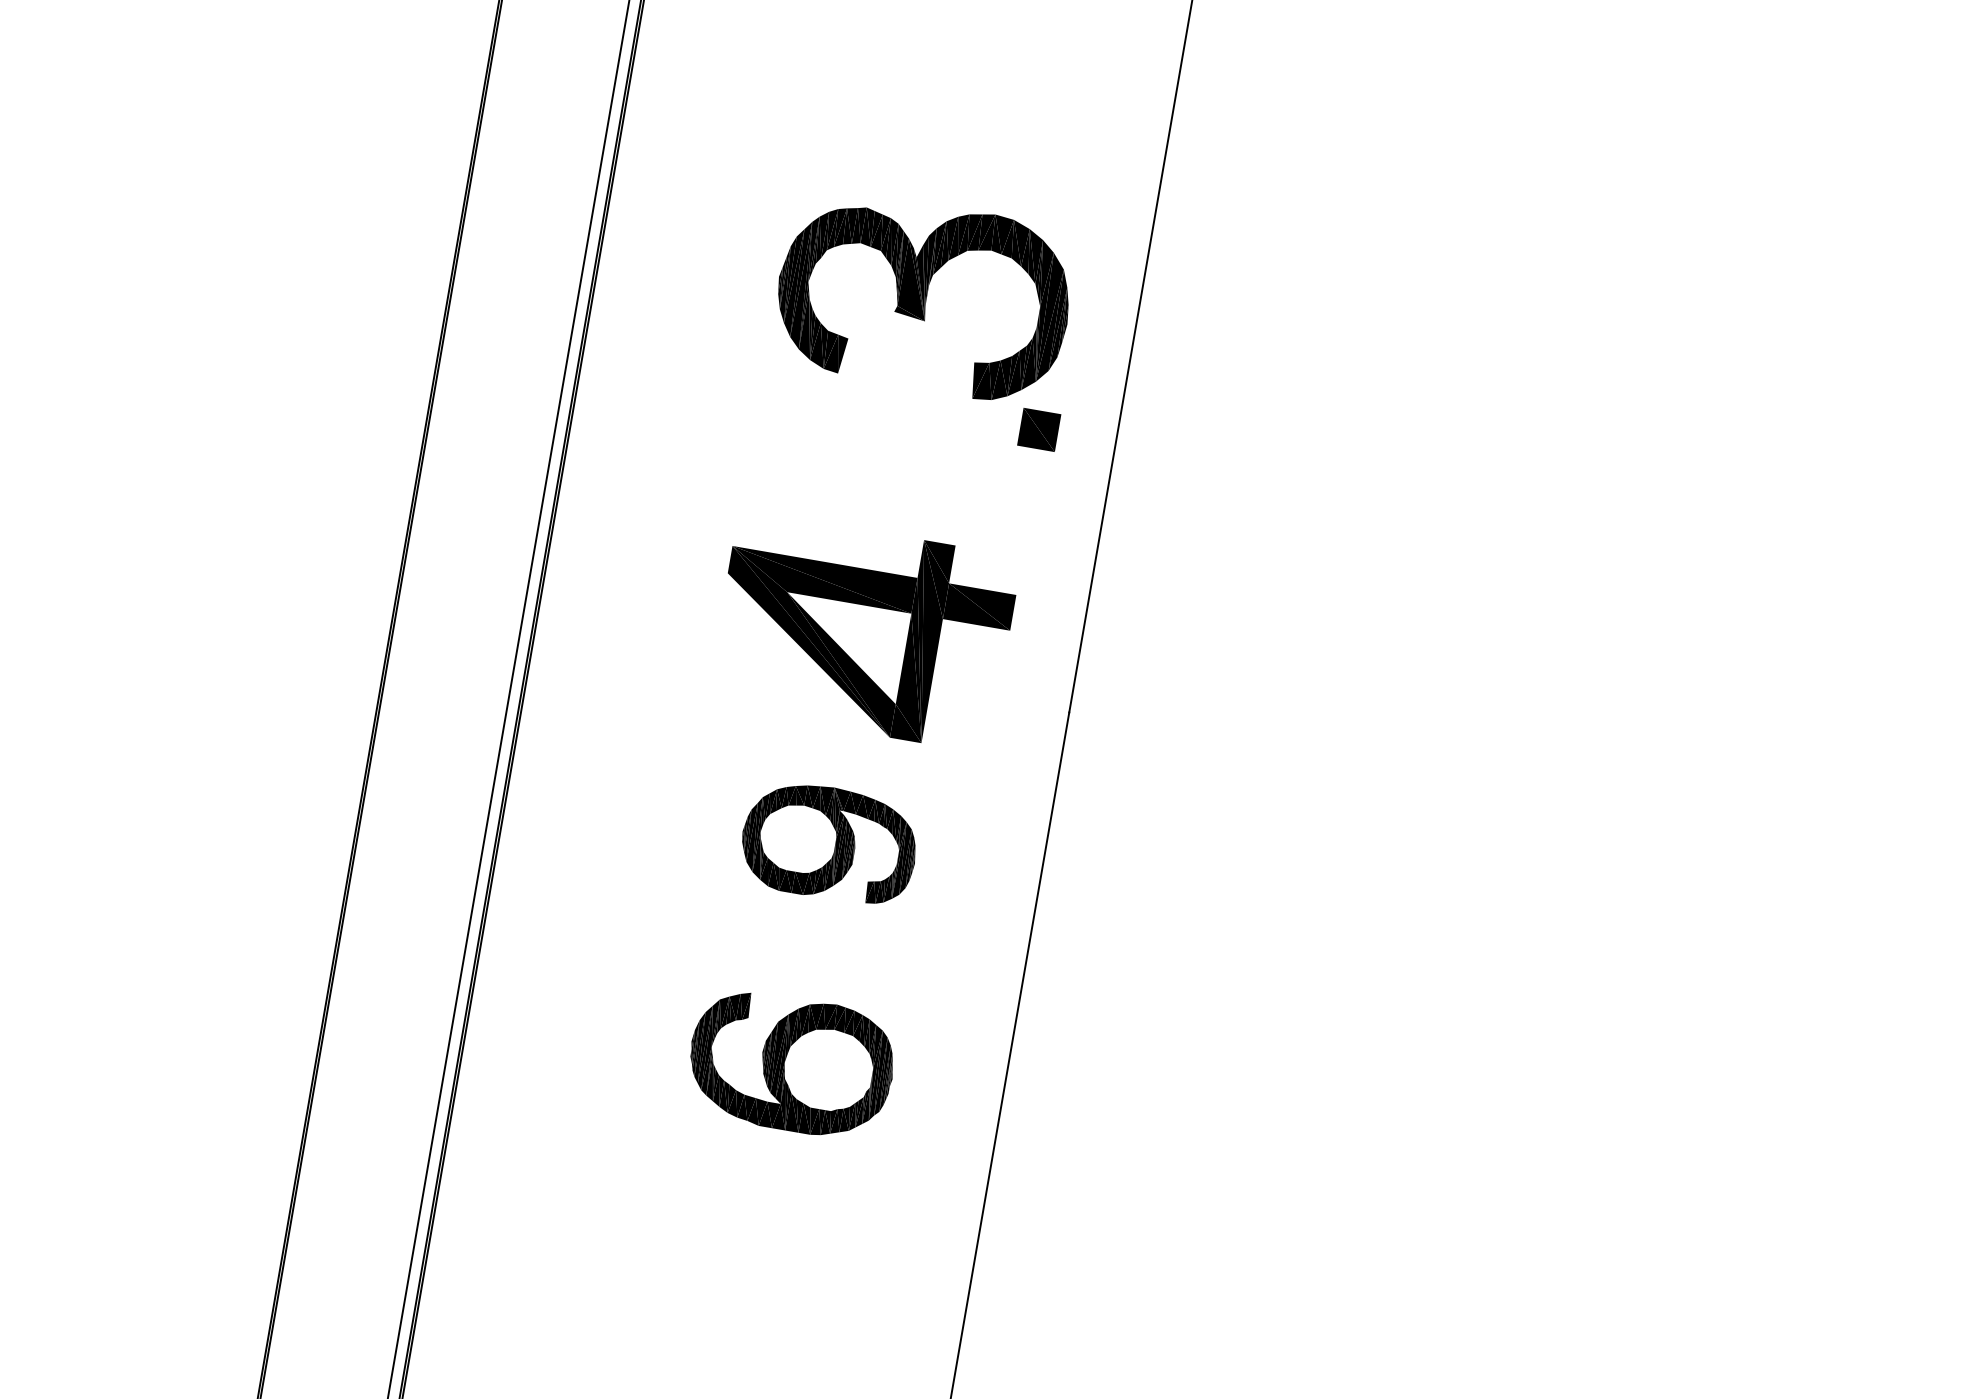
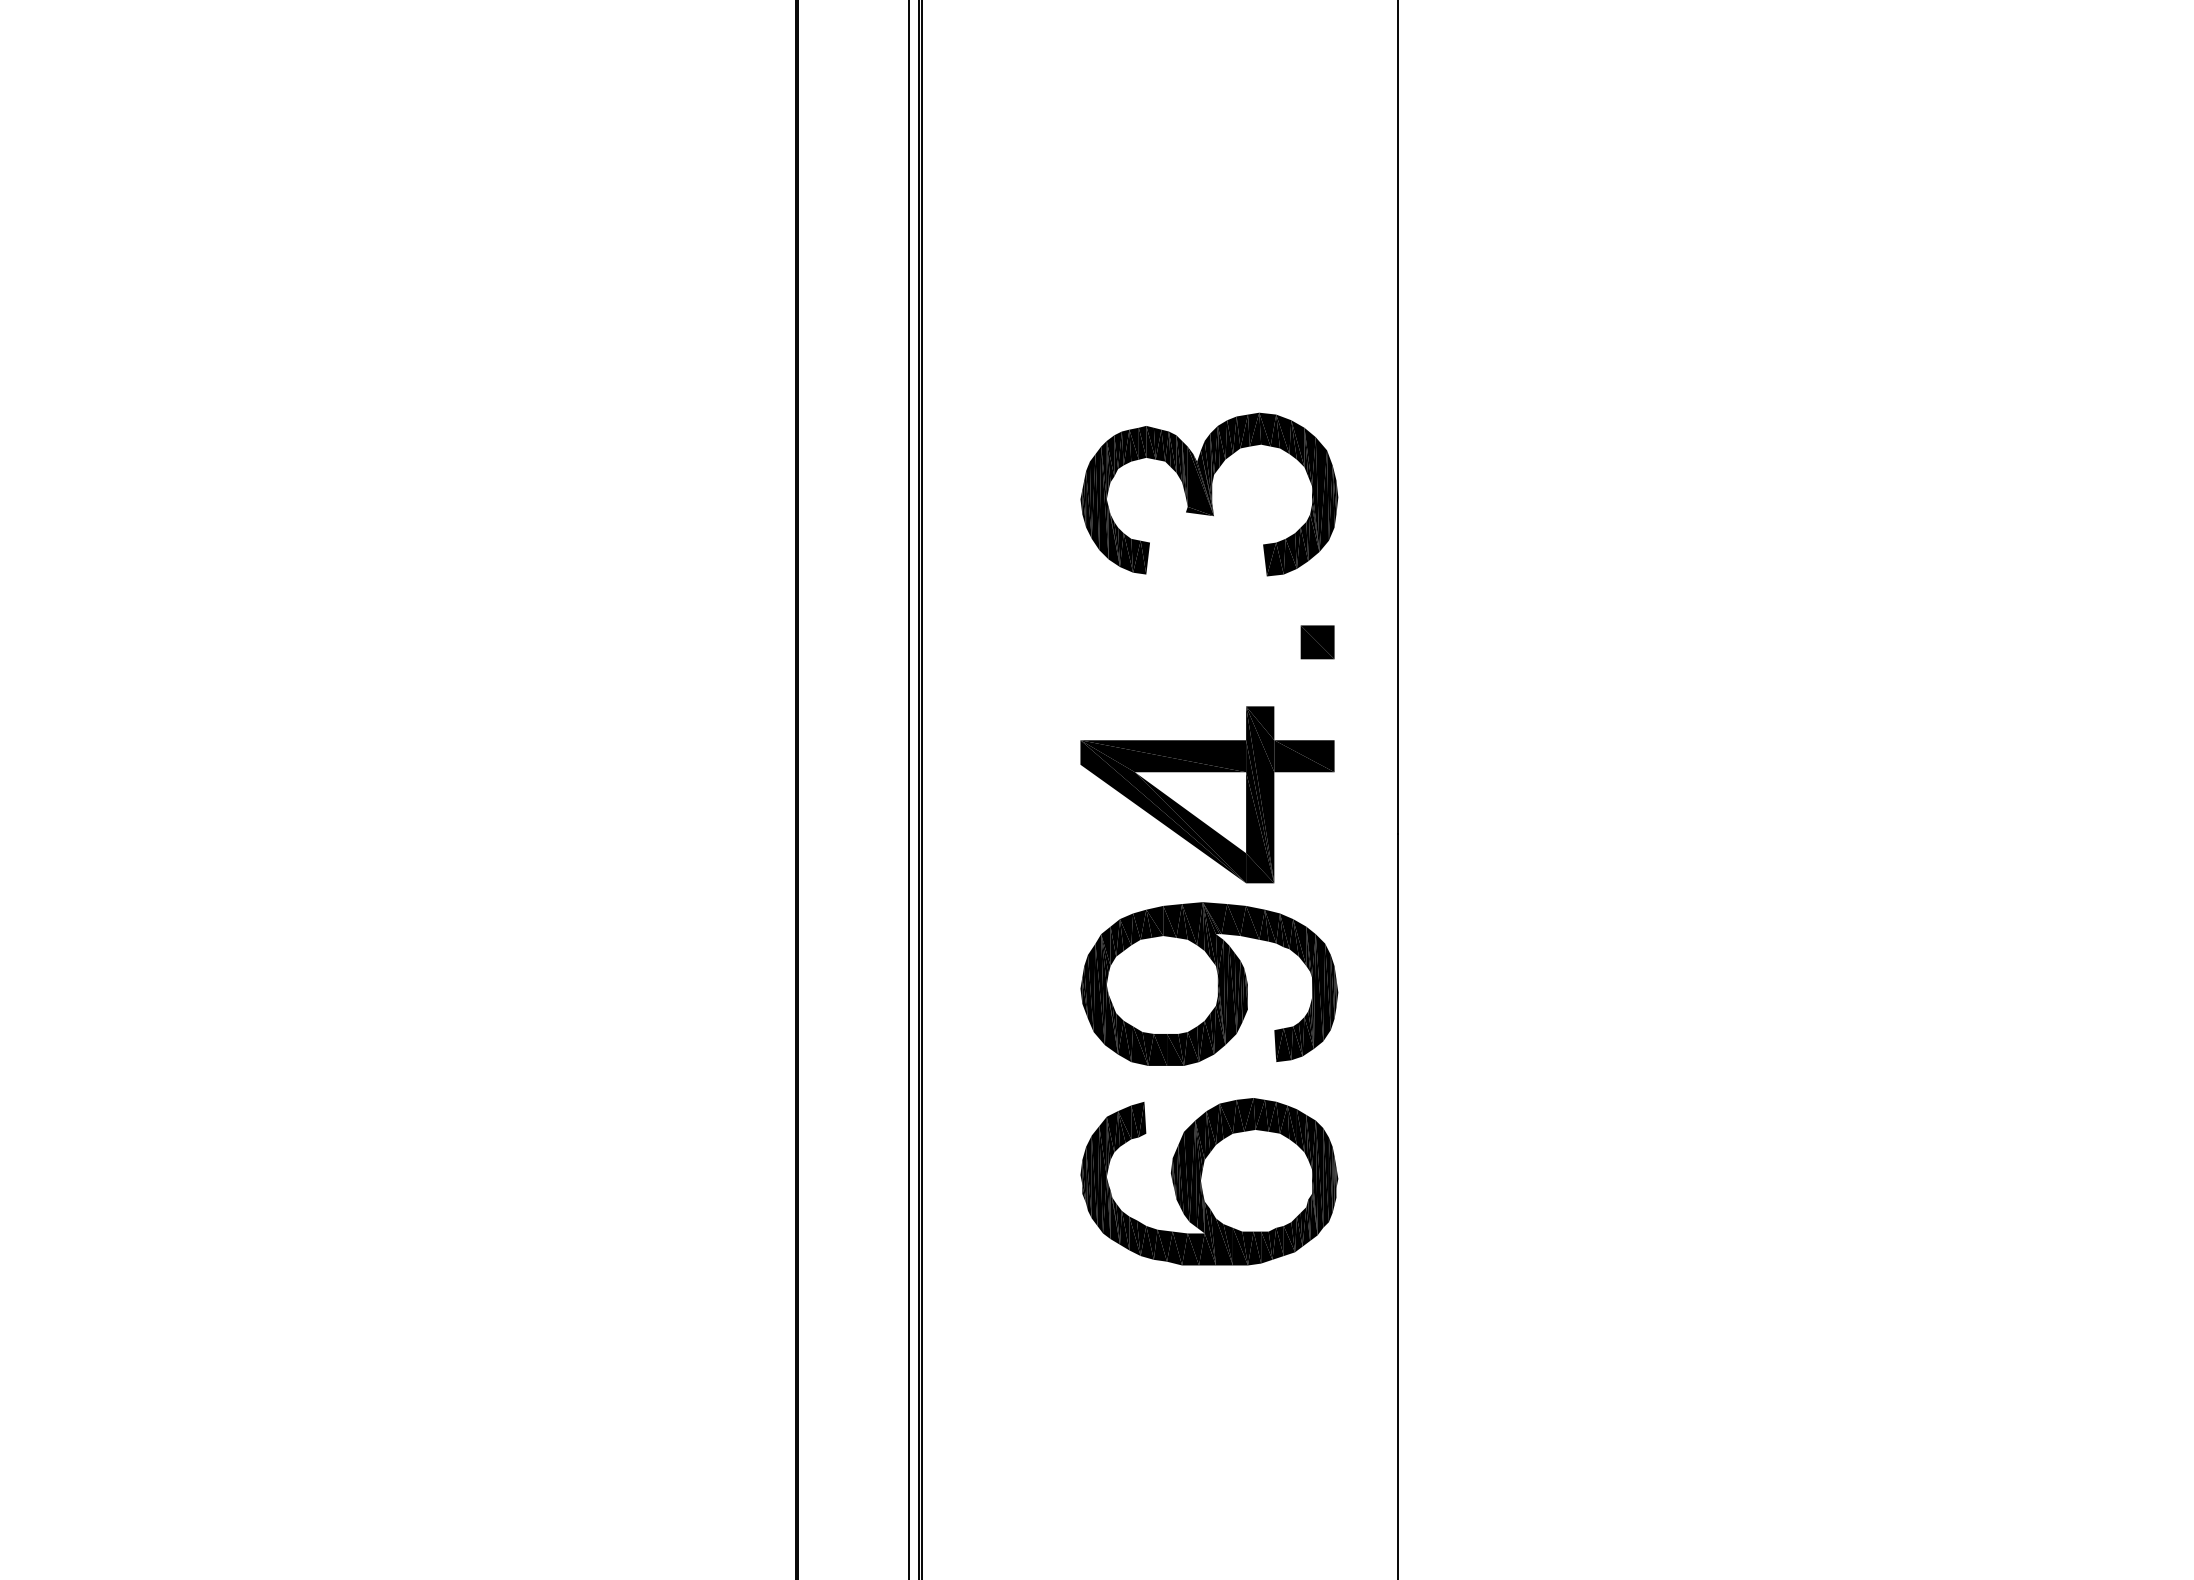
part: (1039, 430) -> (1317, 642), moved
part: (829, 842) -> (1209, 983), size x1.67
part: (791, 1063) -> (1209, 1181), size x1.43

